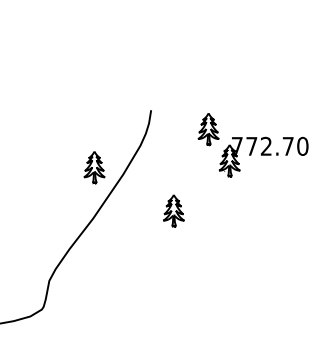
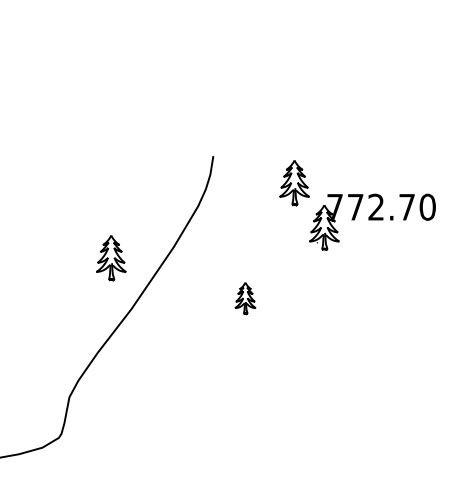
part: (94, 167) -> (111, 258), moved
part: (173, 210) -> (245, 298), size x0.7

